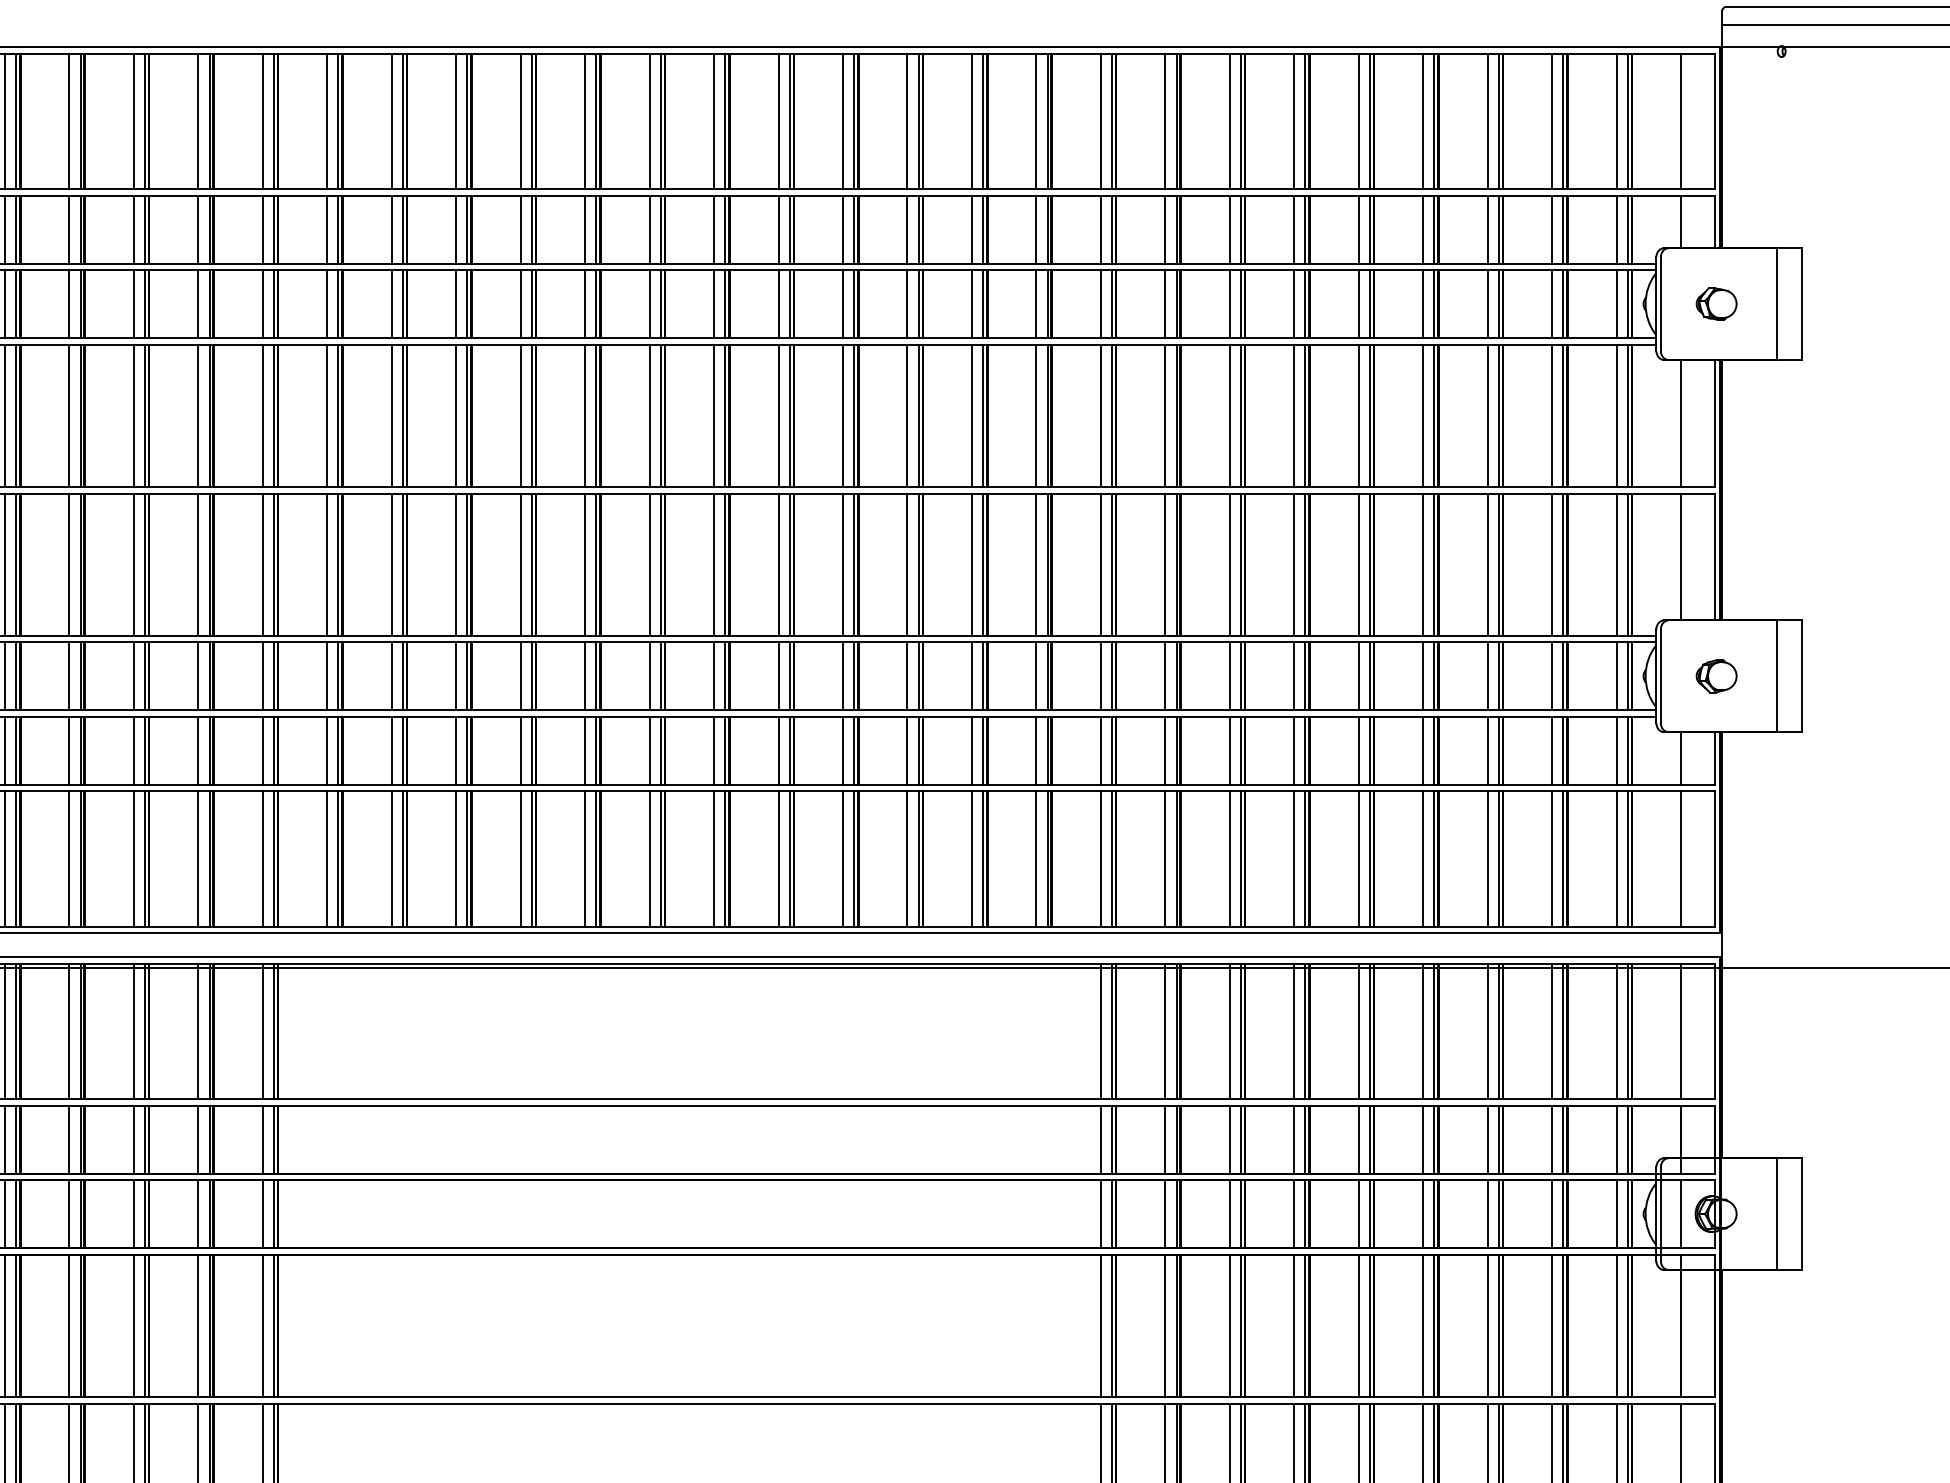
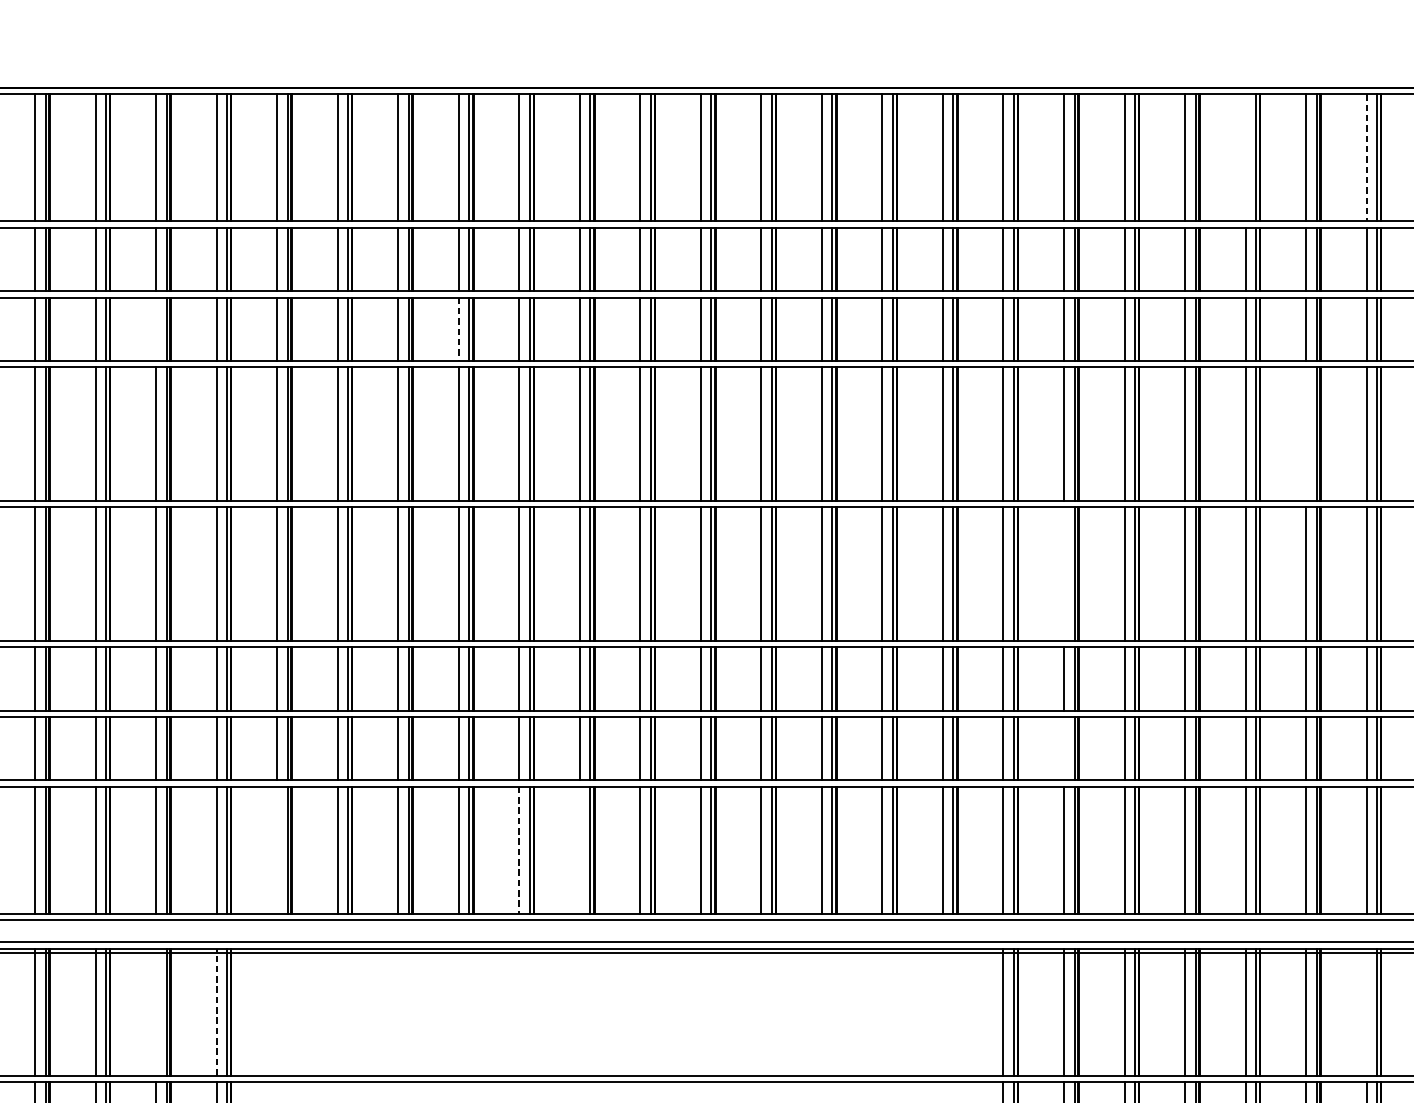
line: (1358, 121) -> (1245, 157), removed
line: (1487, 121) -> (1366, 157), solid -> dashed
line: (198, 303) -> (156, 328), removed
line: (520, 304) -> (458, 329), solid -> dashed
line: (1423, 415) -> (1306, 433), removed
line: (1165, 564) -> (1064, 573), removed
line: (1165, 750) -> (1064, 748), removed
line: (327, 858) -> (277, 849), removed
line: (649, 858) -> (579, 849), removed
line: (585, 859) -> (519, 850), solid -> dashed
line: (198, 1031) -> (156, 1012), removed
line: (262, 1031) -> (216, 1012), solid -> dashed
line: (1487, 1031) -> (1366, 1012), removed

